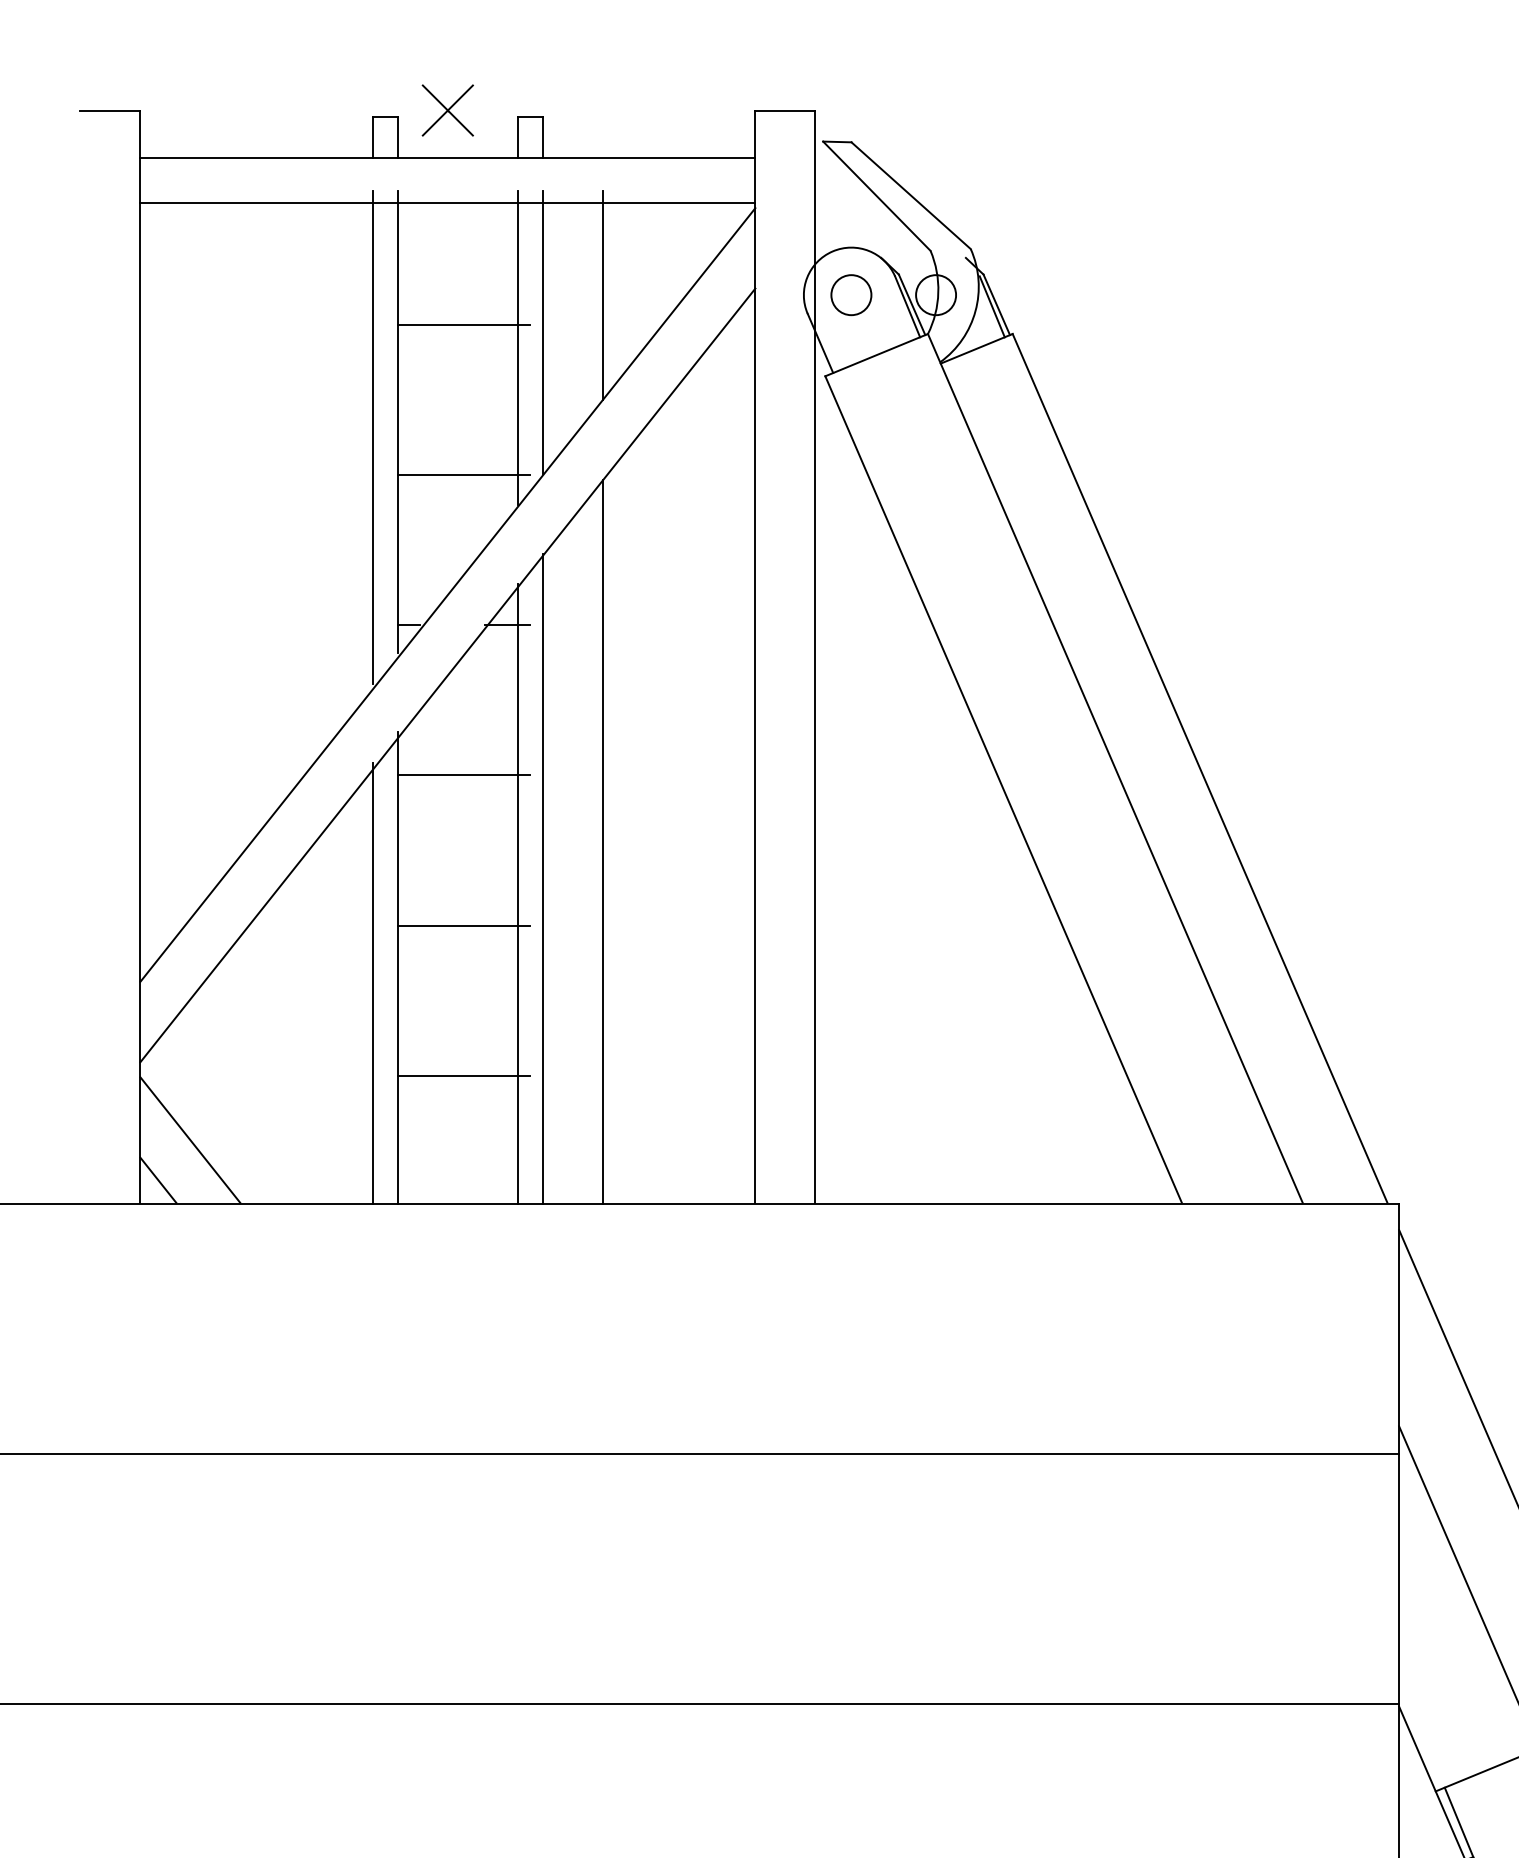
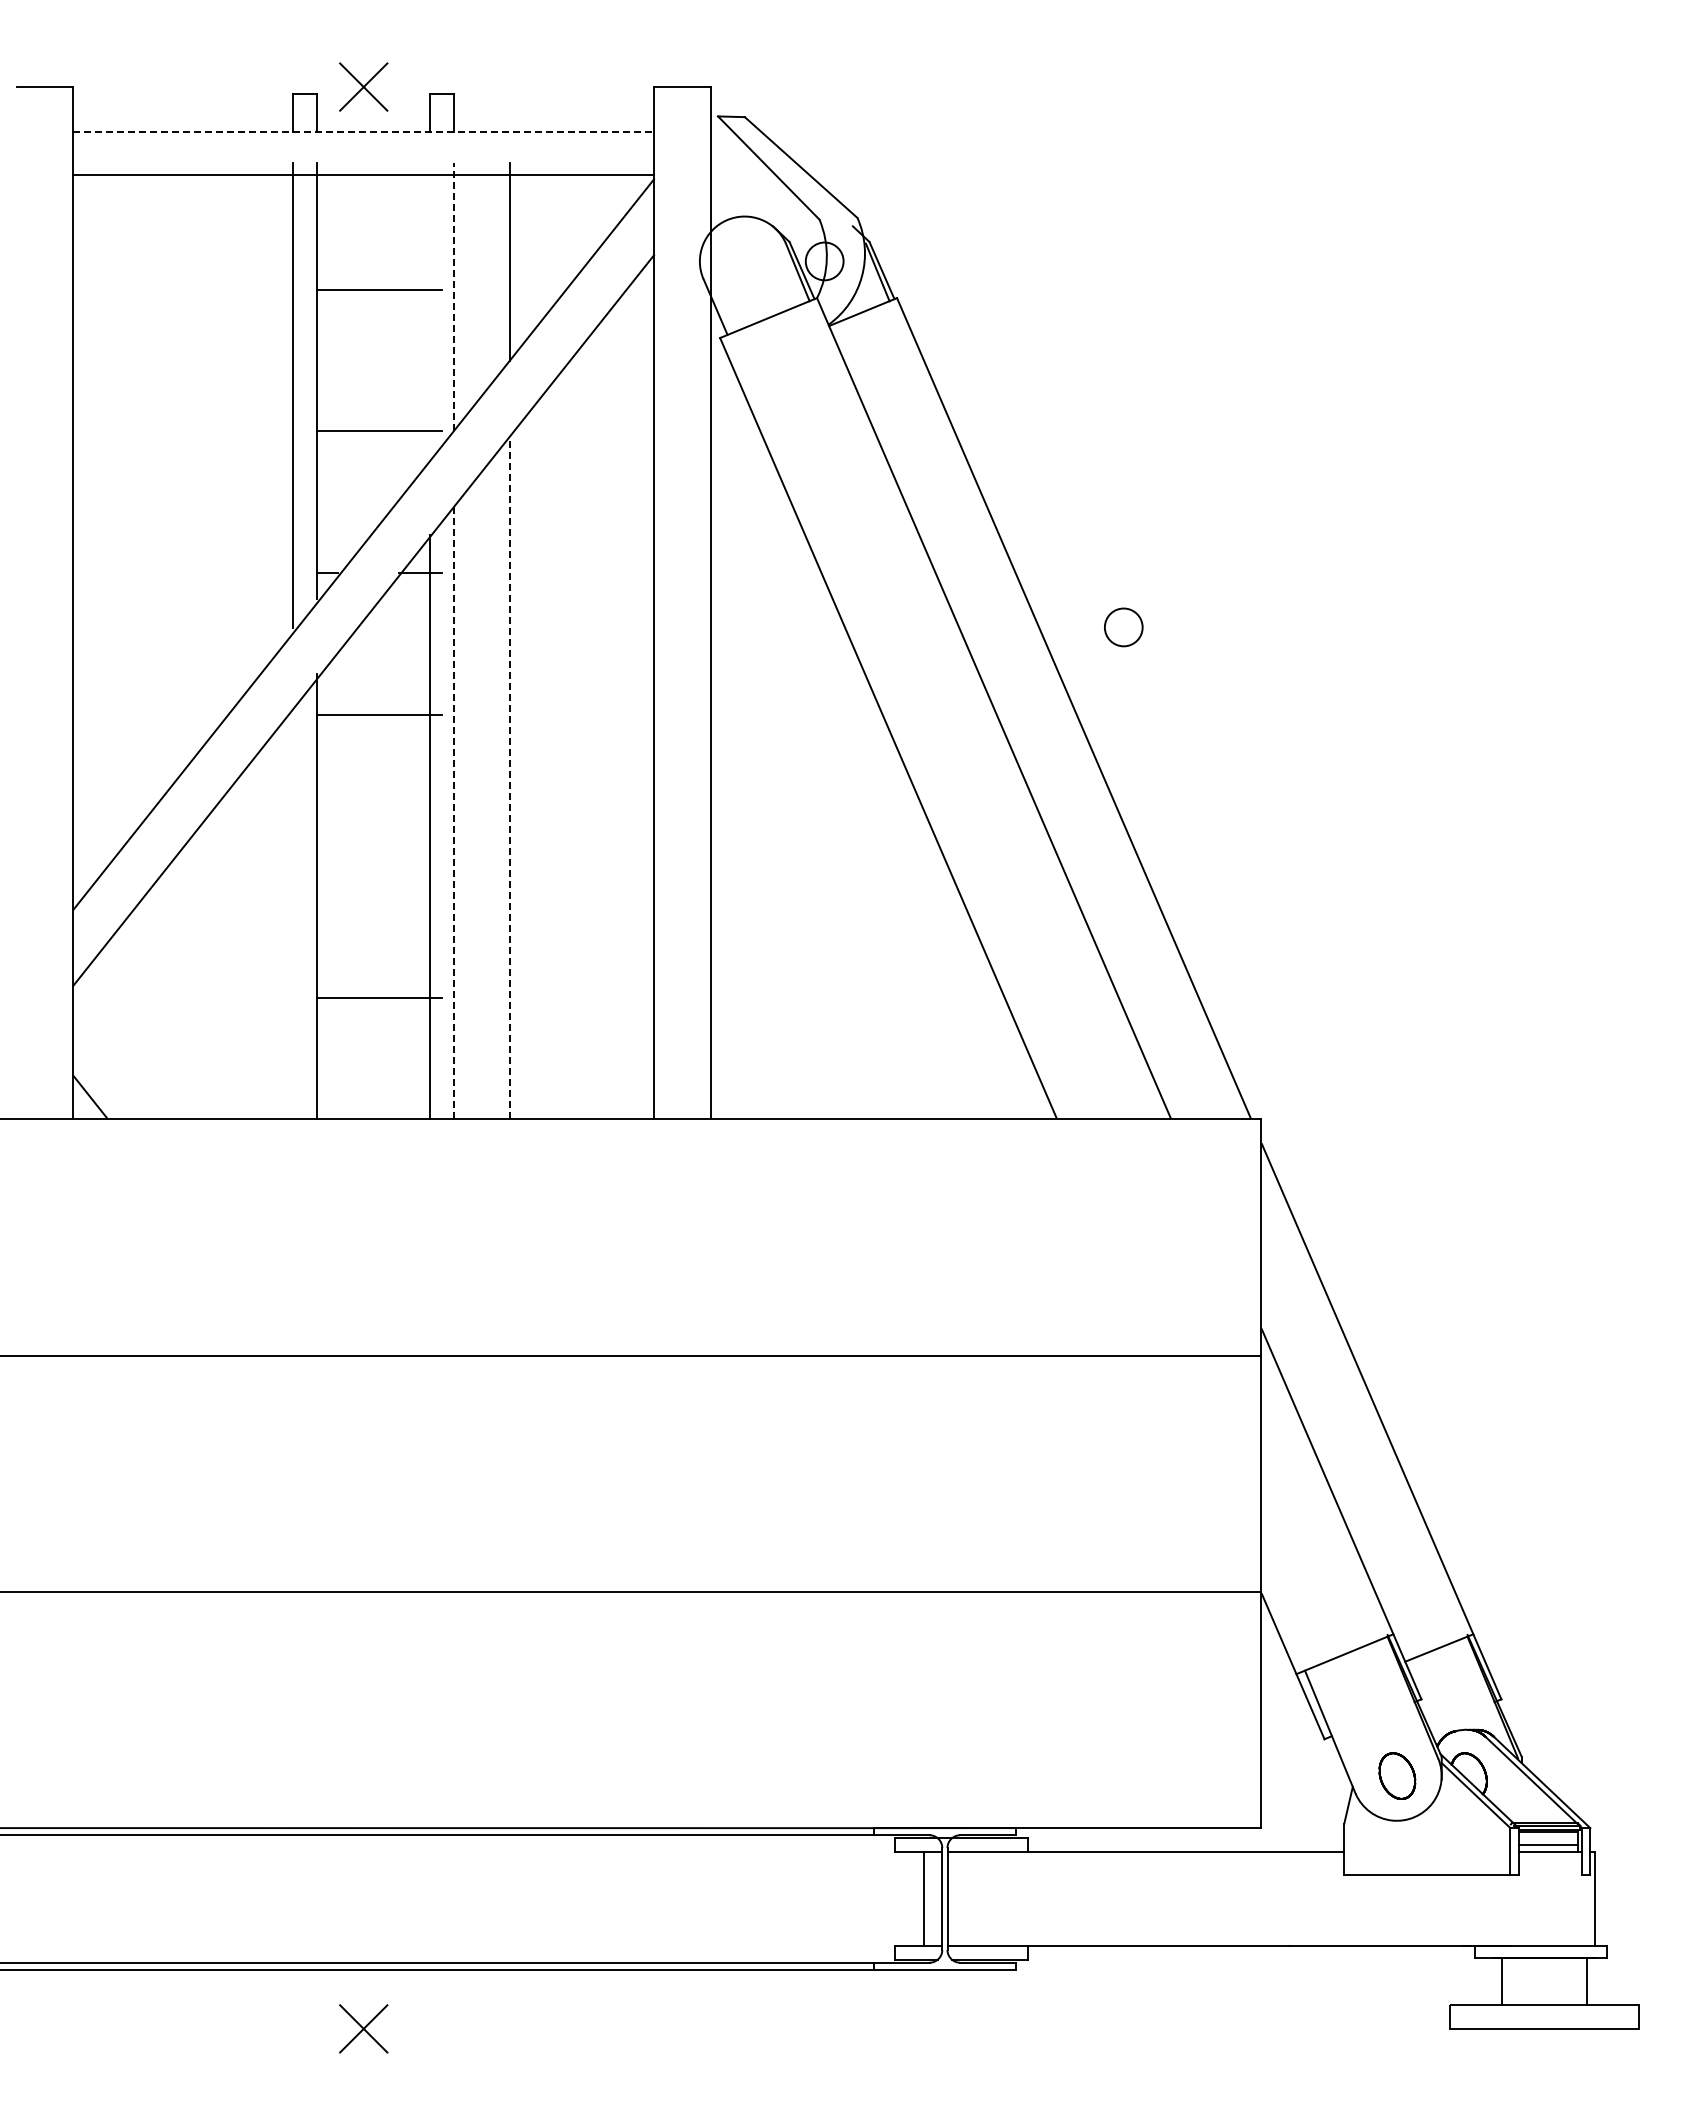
line: (448, 157) -> (364, 131), solid -> dashed
circle: (851, 295) -> (1123, 627), moved
line: (542, 332) -> (453, 296), solid -> dashed
line: (517, 347) -> (429, 310), removed
line: (603, 841) -> (510, 777), solid -> dashed
line: (542, 878) -> (453, 812), solid -> dashed
line: (463, 925) -> (378, 856), removed
line: (372, 983) -> (292, 911), removed
line: (190, 1139) -> (120, 1058), removed

